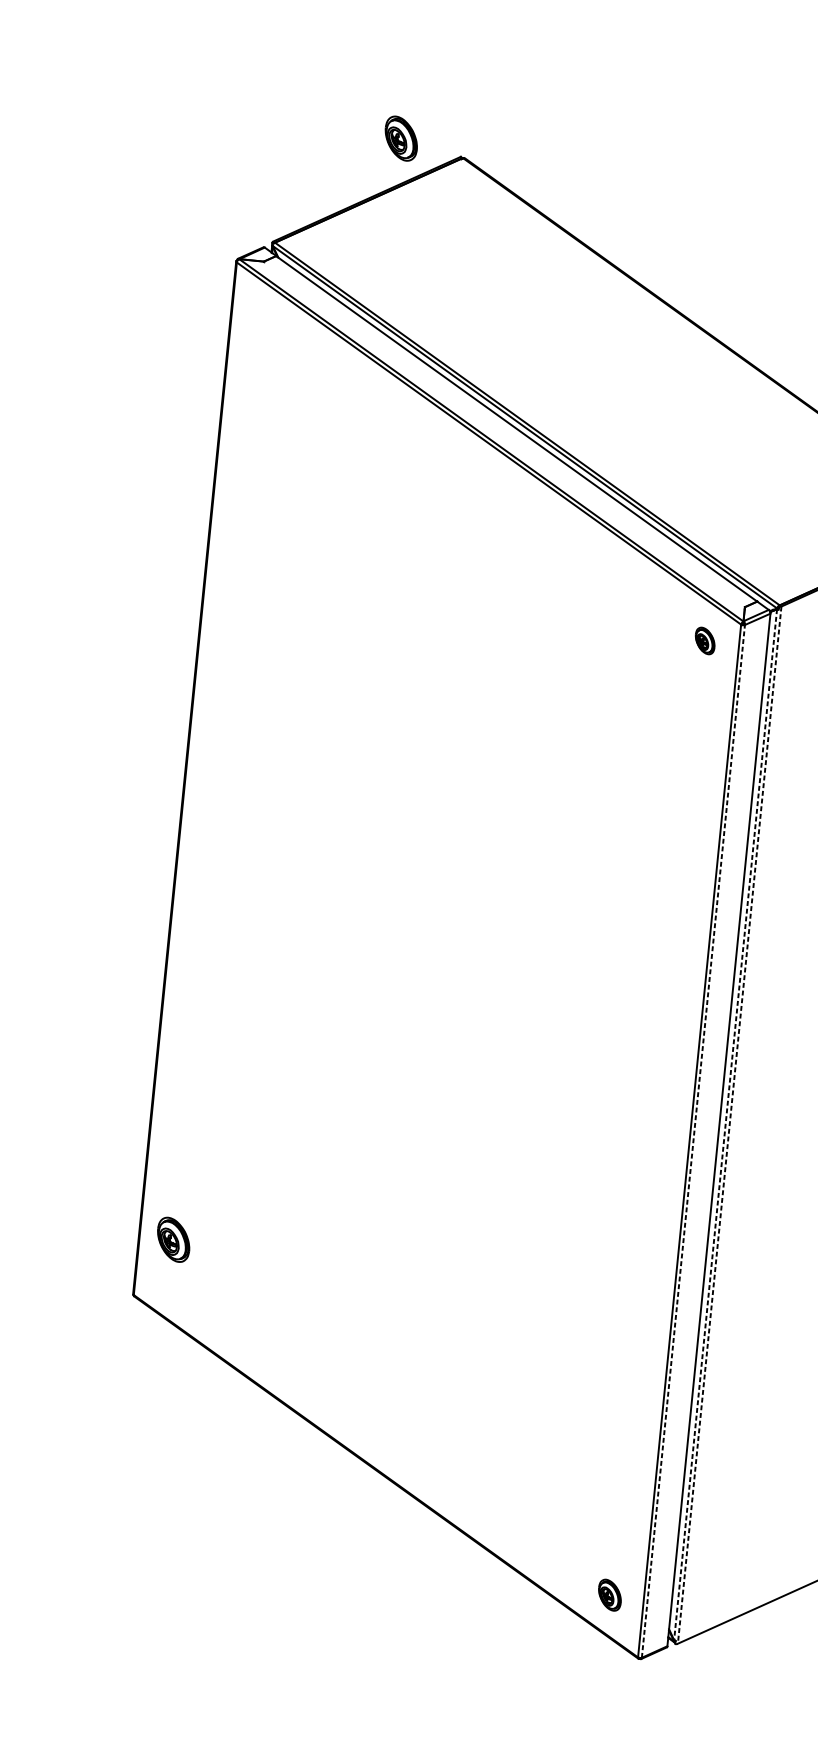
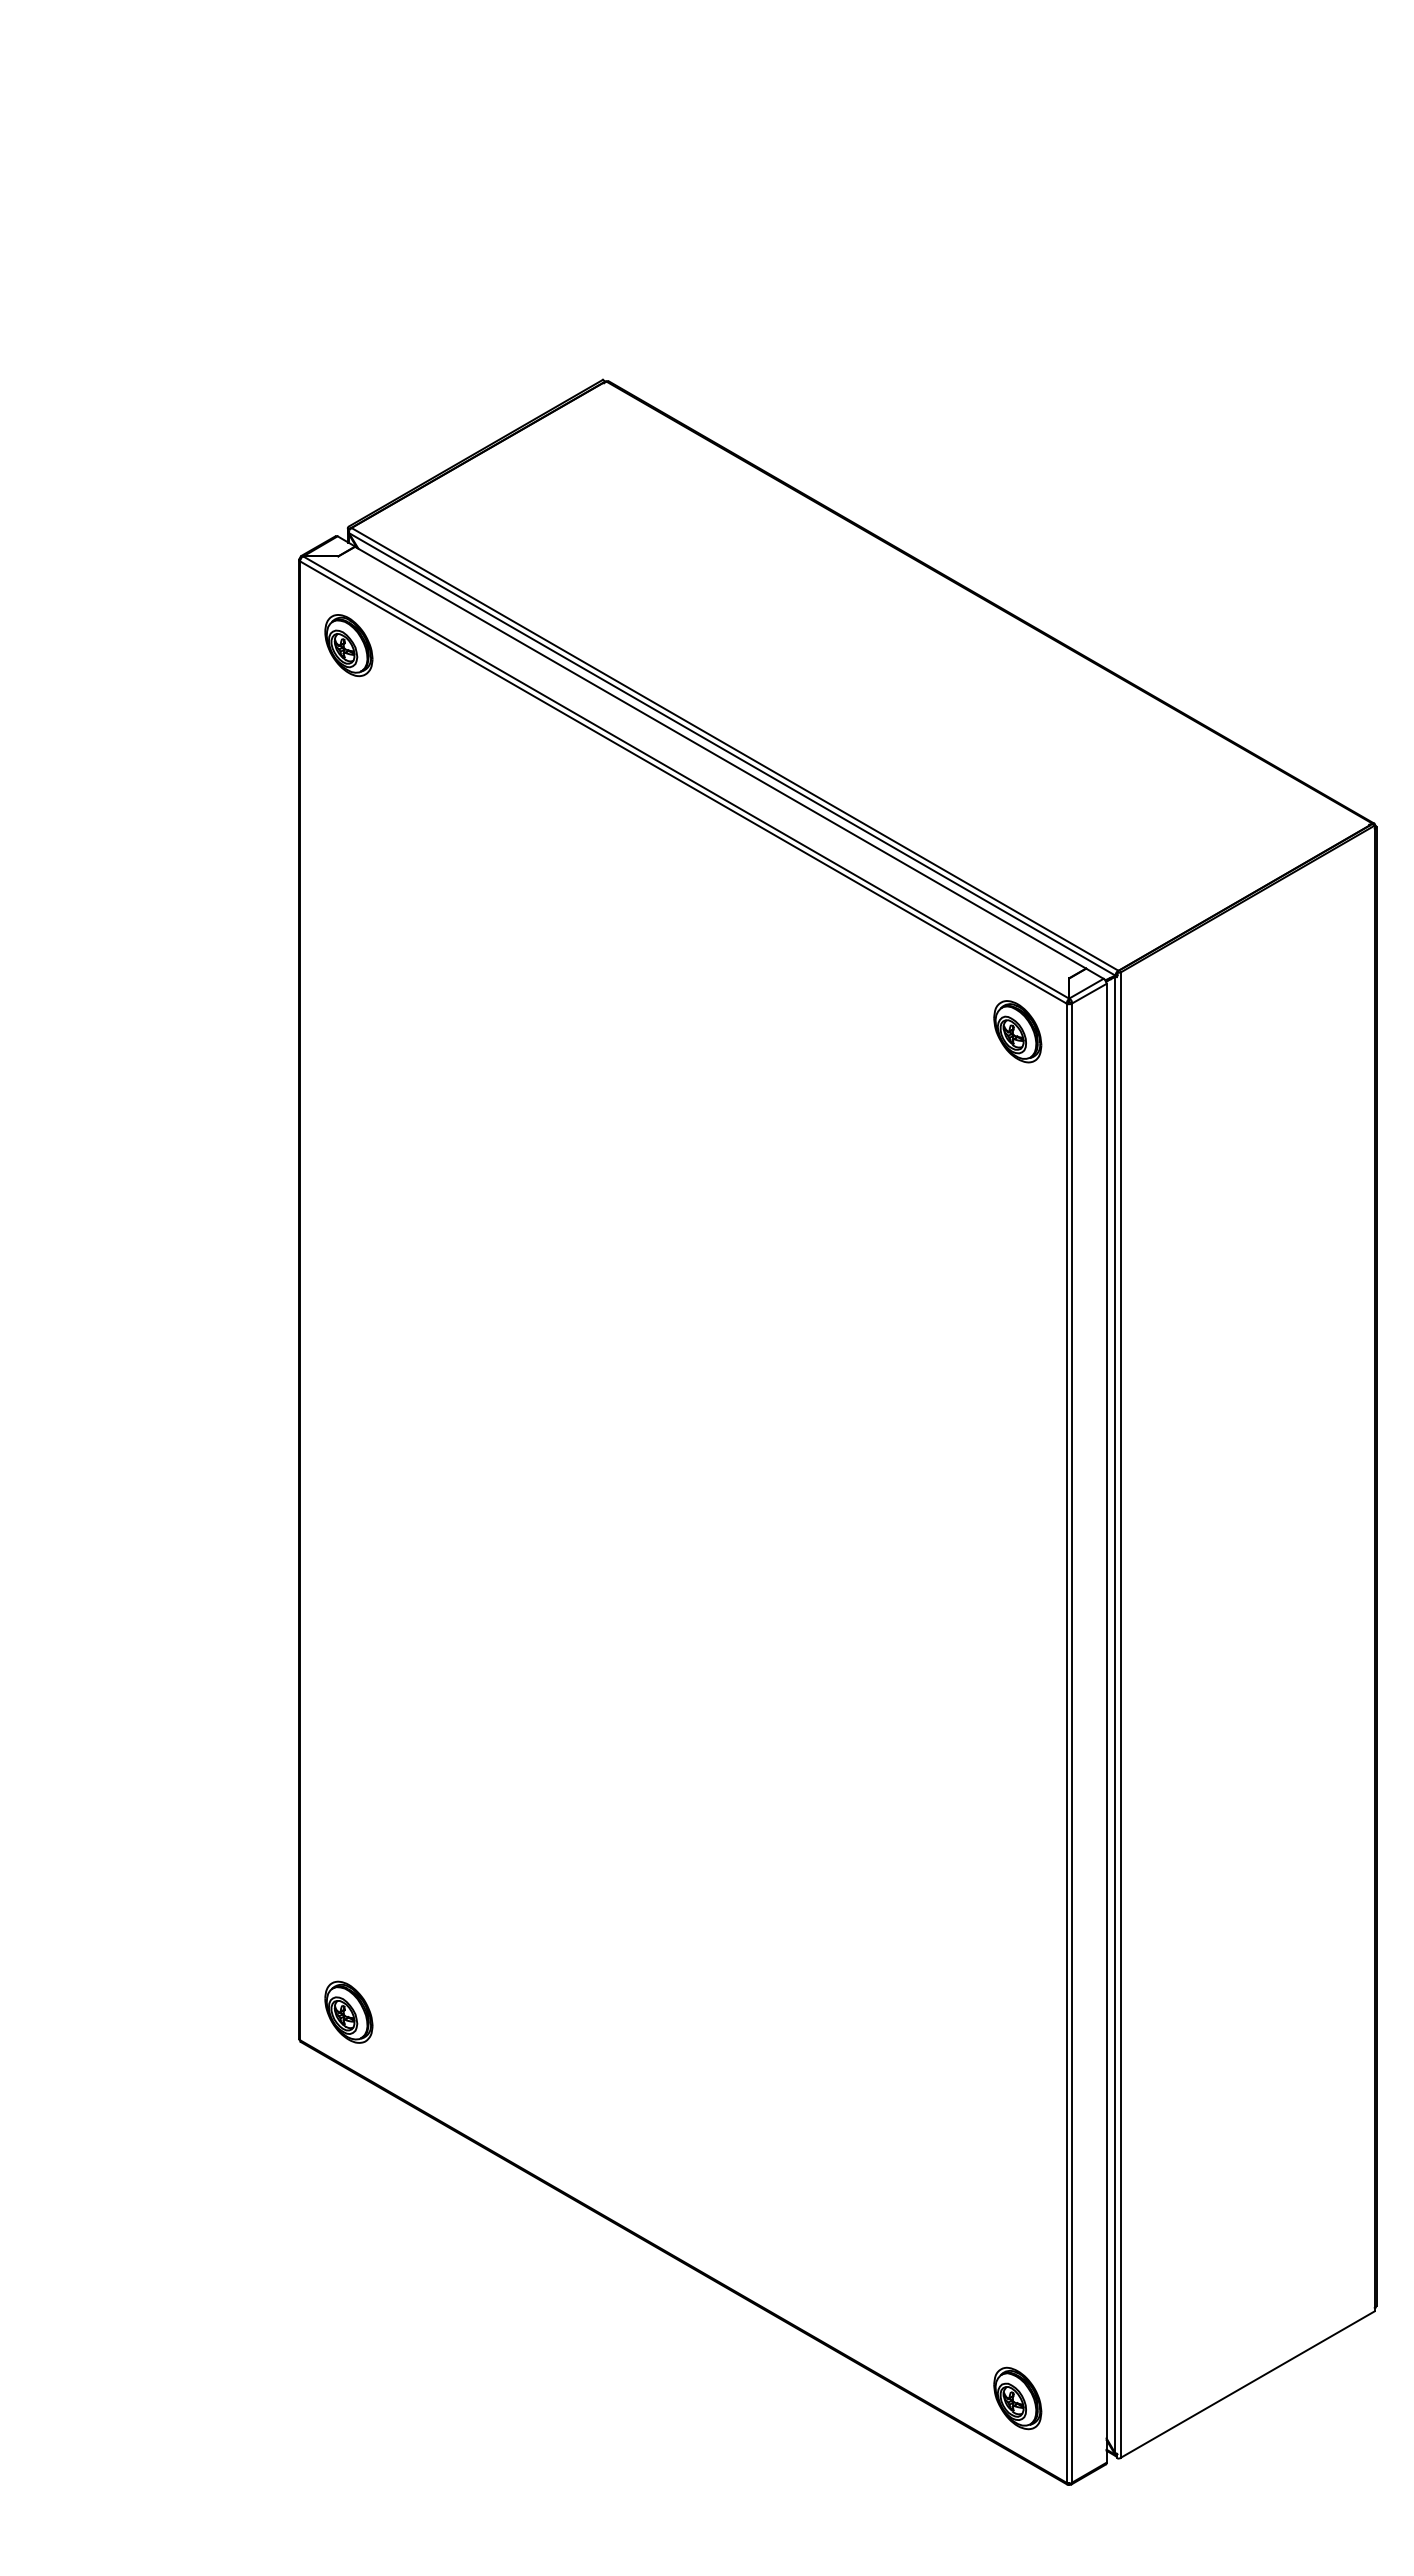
part: (401, 138) -> (348, 645), moved
part: (704, 640) -> (1017, 1031), size x1.67
line: (729, 1124) -> (1121, 1714), dashed -> solid
line: (725, 1125) -> (1115, 1715), dashed -> solid
line: (693, 1141) -> (1071, 1743), dashed -> solid
part: (173, 1239) -> (348, 2011), moved
part: (609, 1595) -> (1017, 2398), size x1.43

